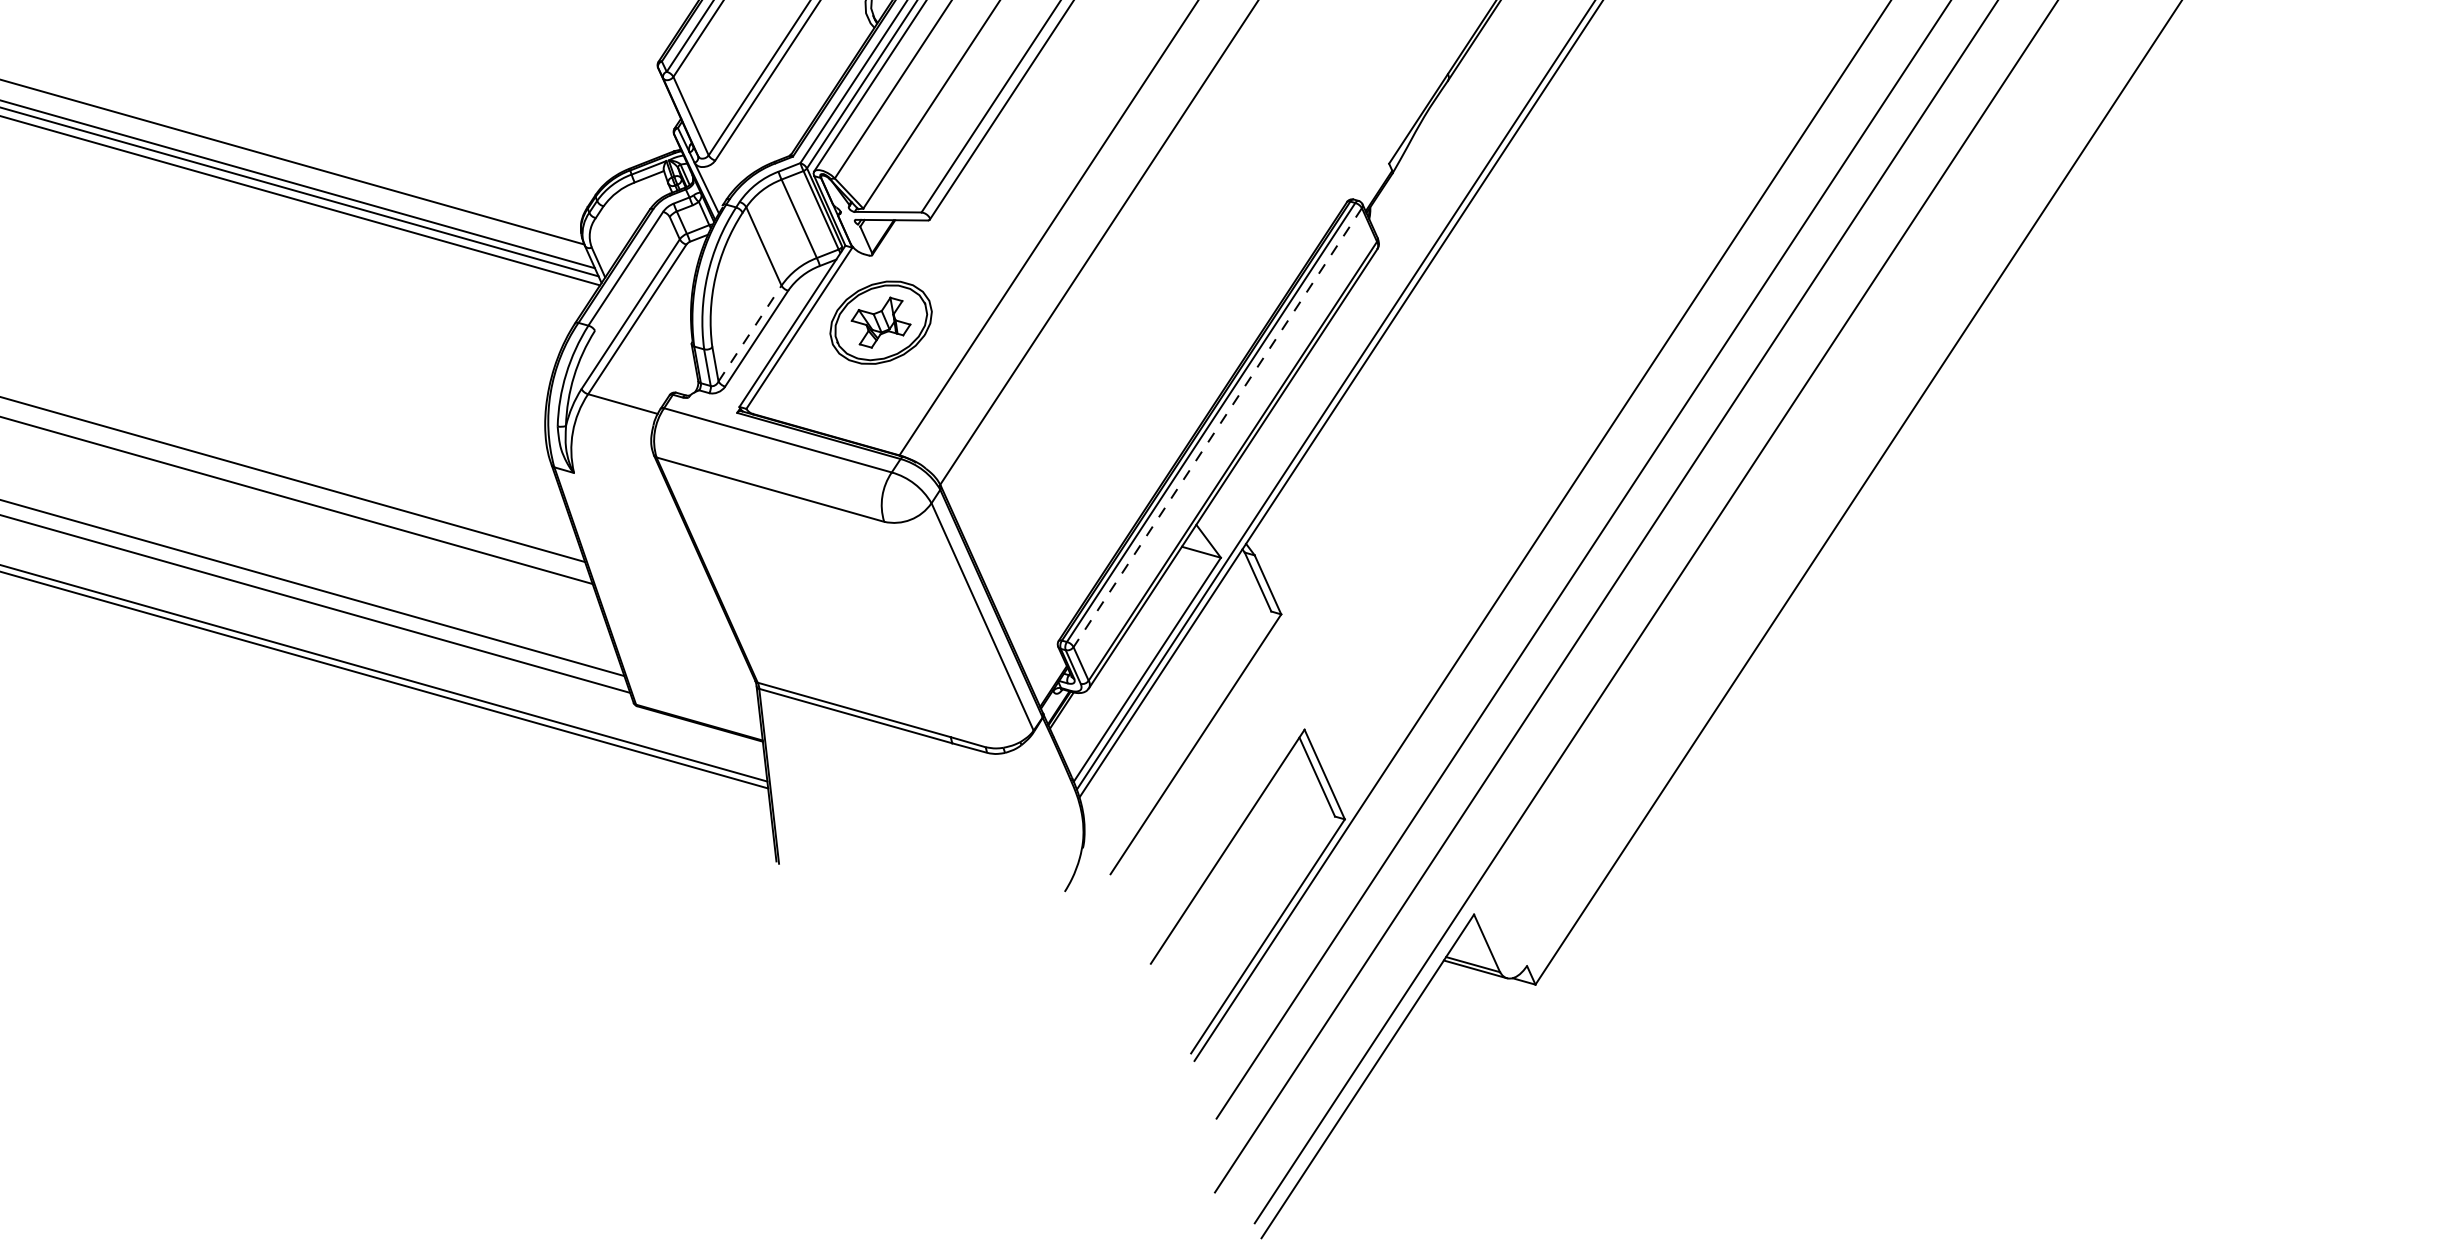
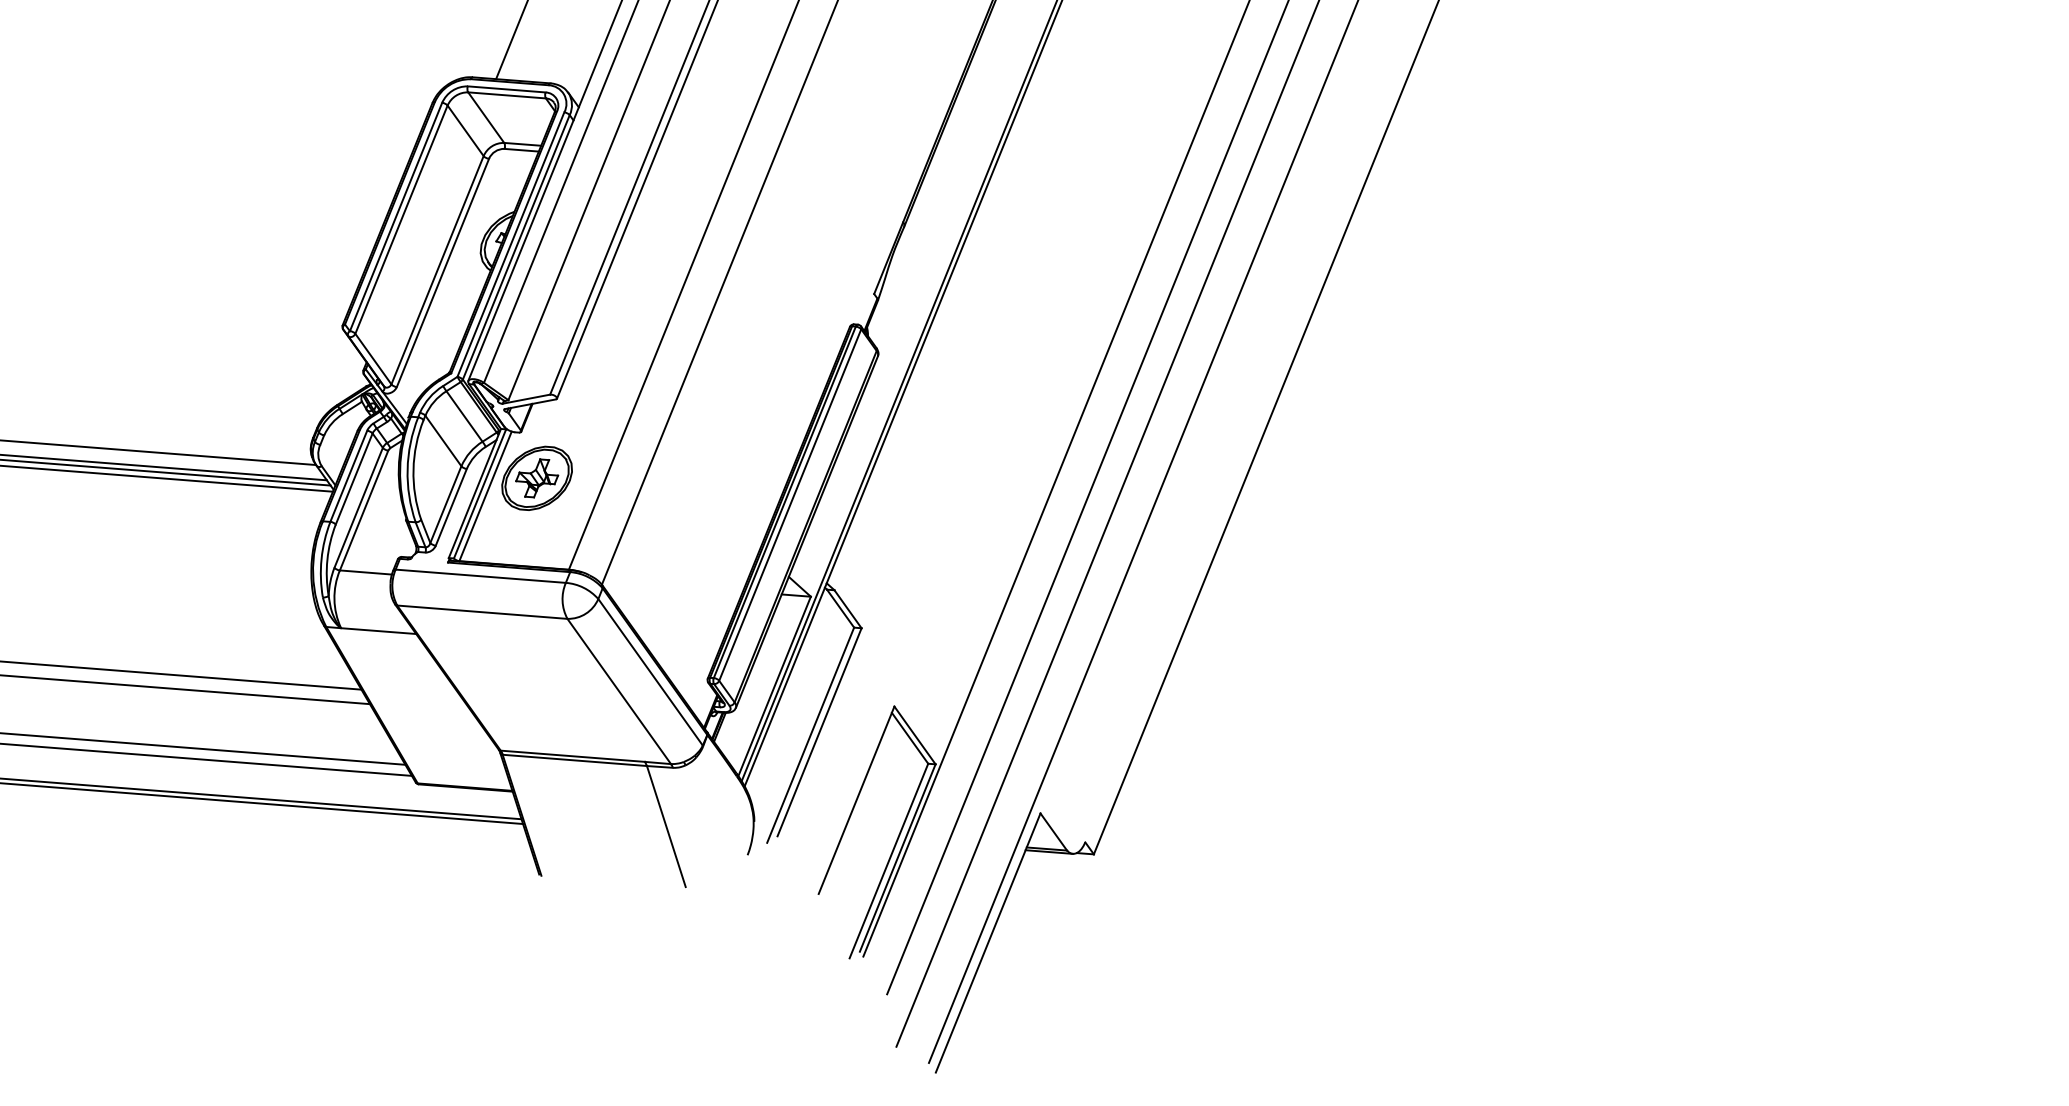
line: (631, 272) -> (353, 478), added
line: (750, 333) -> (446, 504), dashed -> solid
line: (806, 333) -> (485, 496), added
line: (1217, 428) -> (790, 505), dashed -> solid
line: (624, 487) -> (378, 631), added
line: (935, 634) -> (619, 691), added
line: (1182, 744) -> (810, 734), added
line: (961, 830) -> (665, 826), added
line: (1254, 937) -> (888, 860), added

